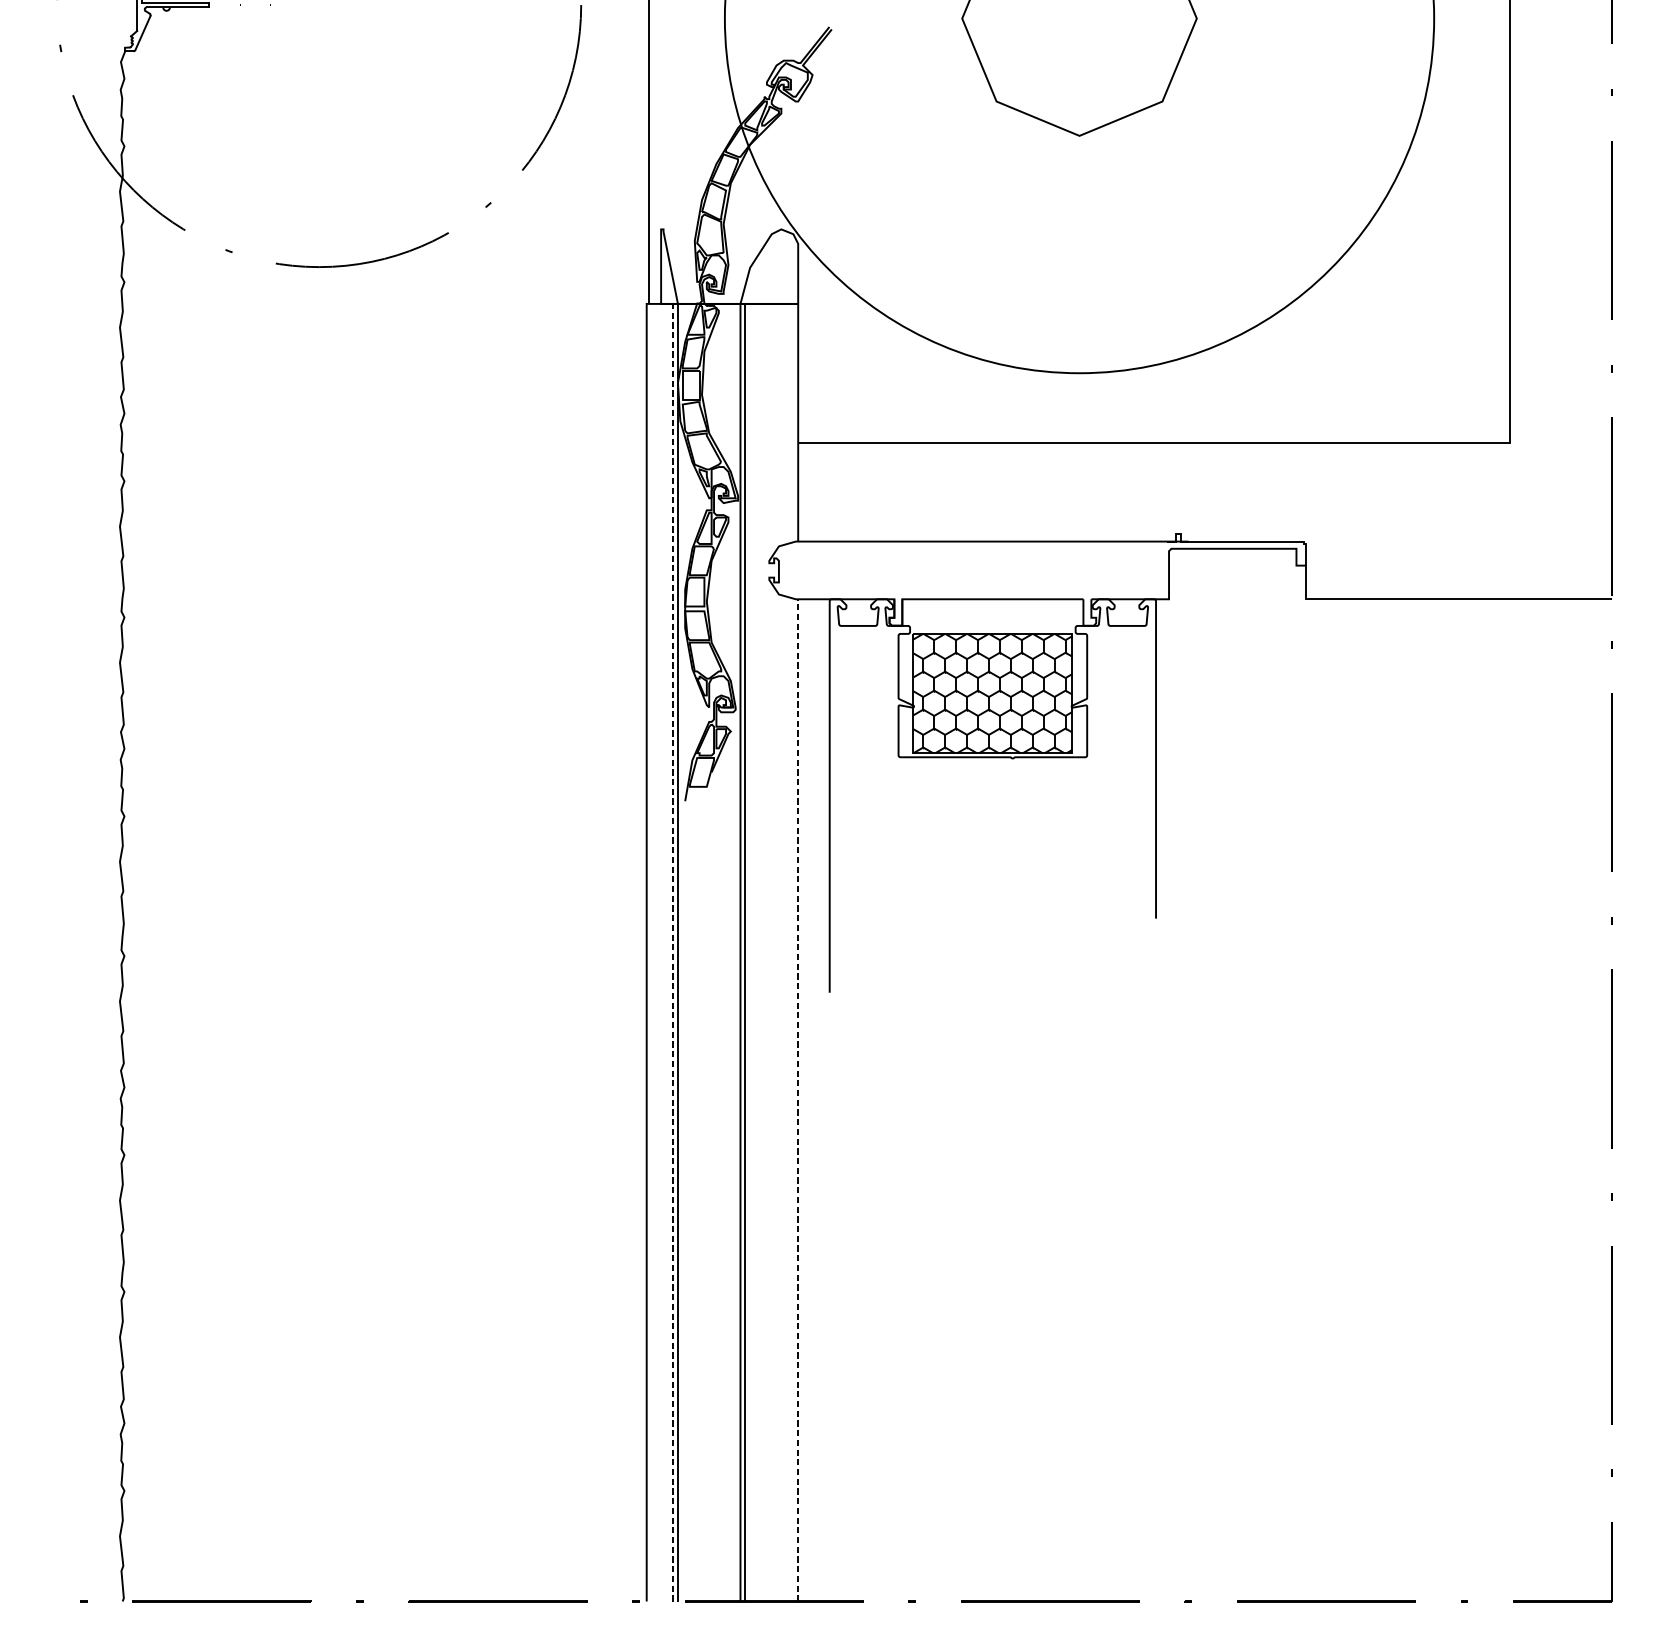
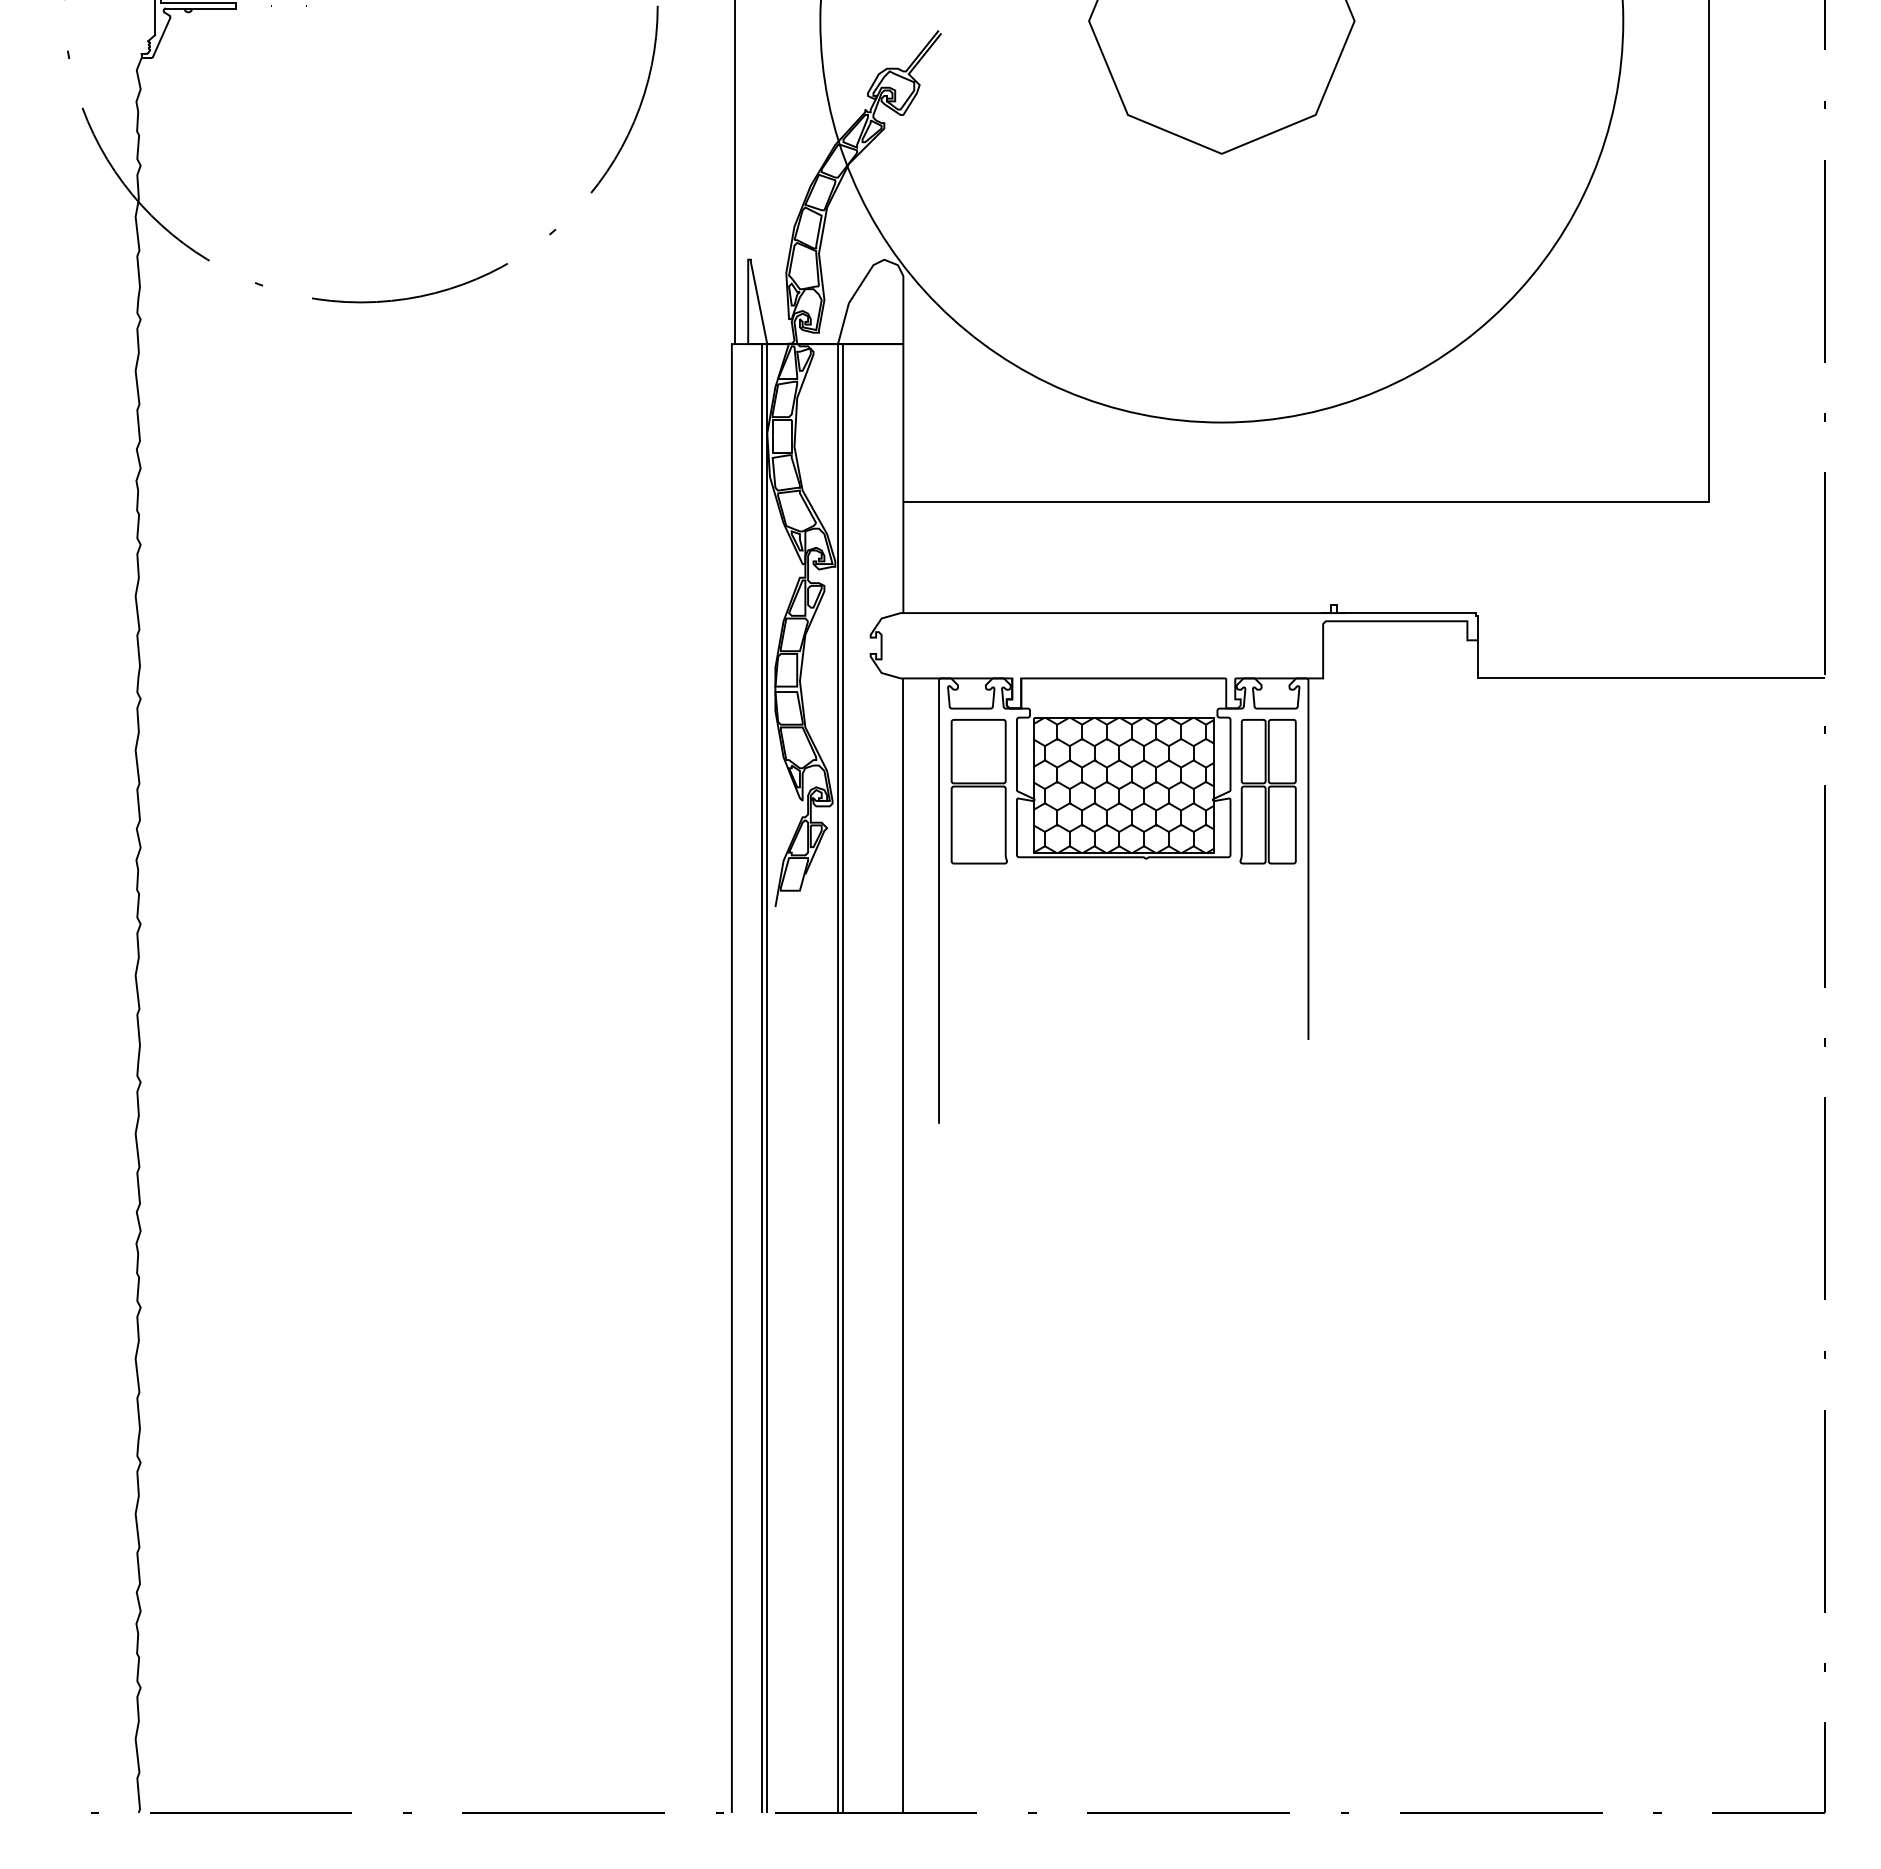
part: (864, 699) -> (978, 791), added
part: (1119, 699) -> (1267, 791), added
line: (672, 952) -> (761, 1078), dashed -> solid
line: (798, 1100) -> (903, 1245), dashed -> solid

